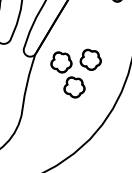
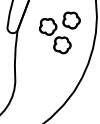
part: (75, 73) -> (60, 33), moved

